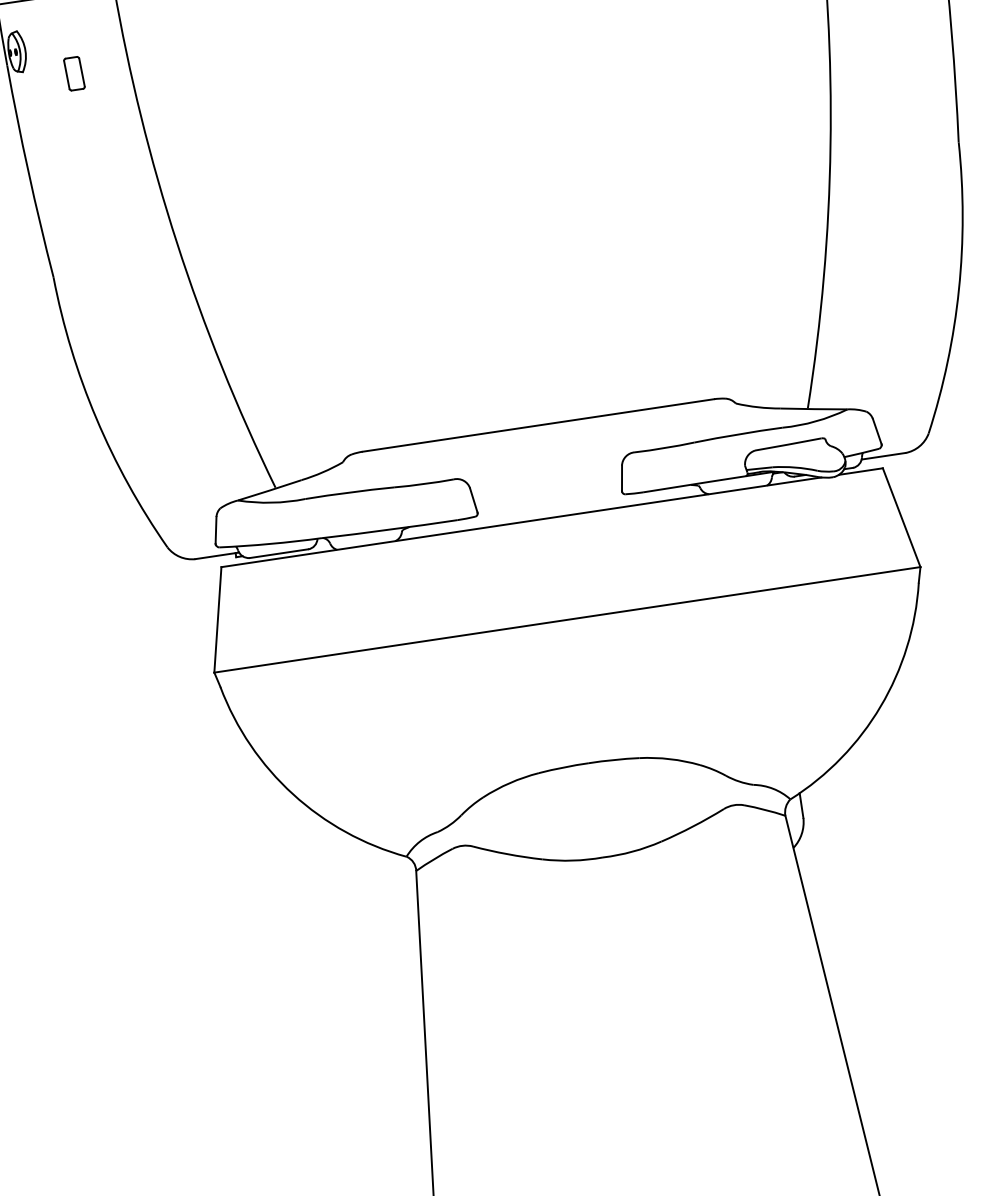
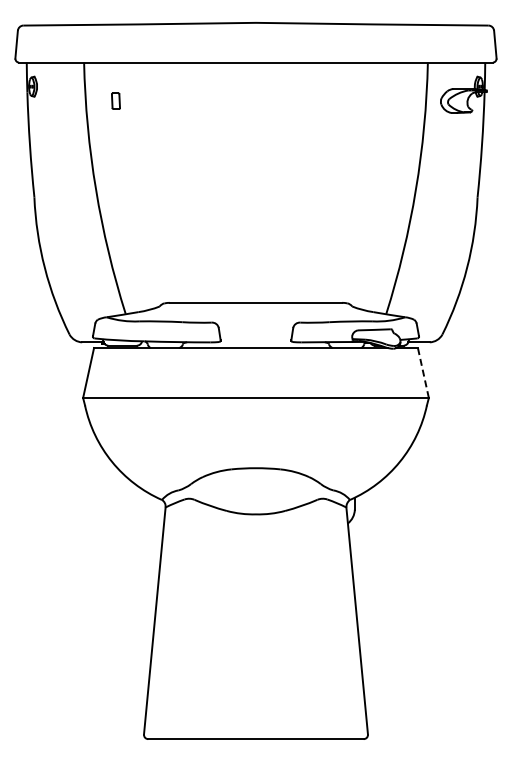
part: (73, 72) -> (115, 100), moved
line: (902, 518) -> (423, 373), solid -> dashed

